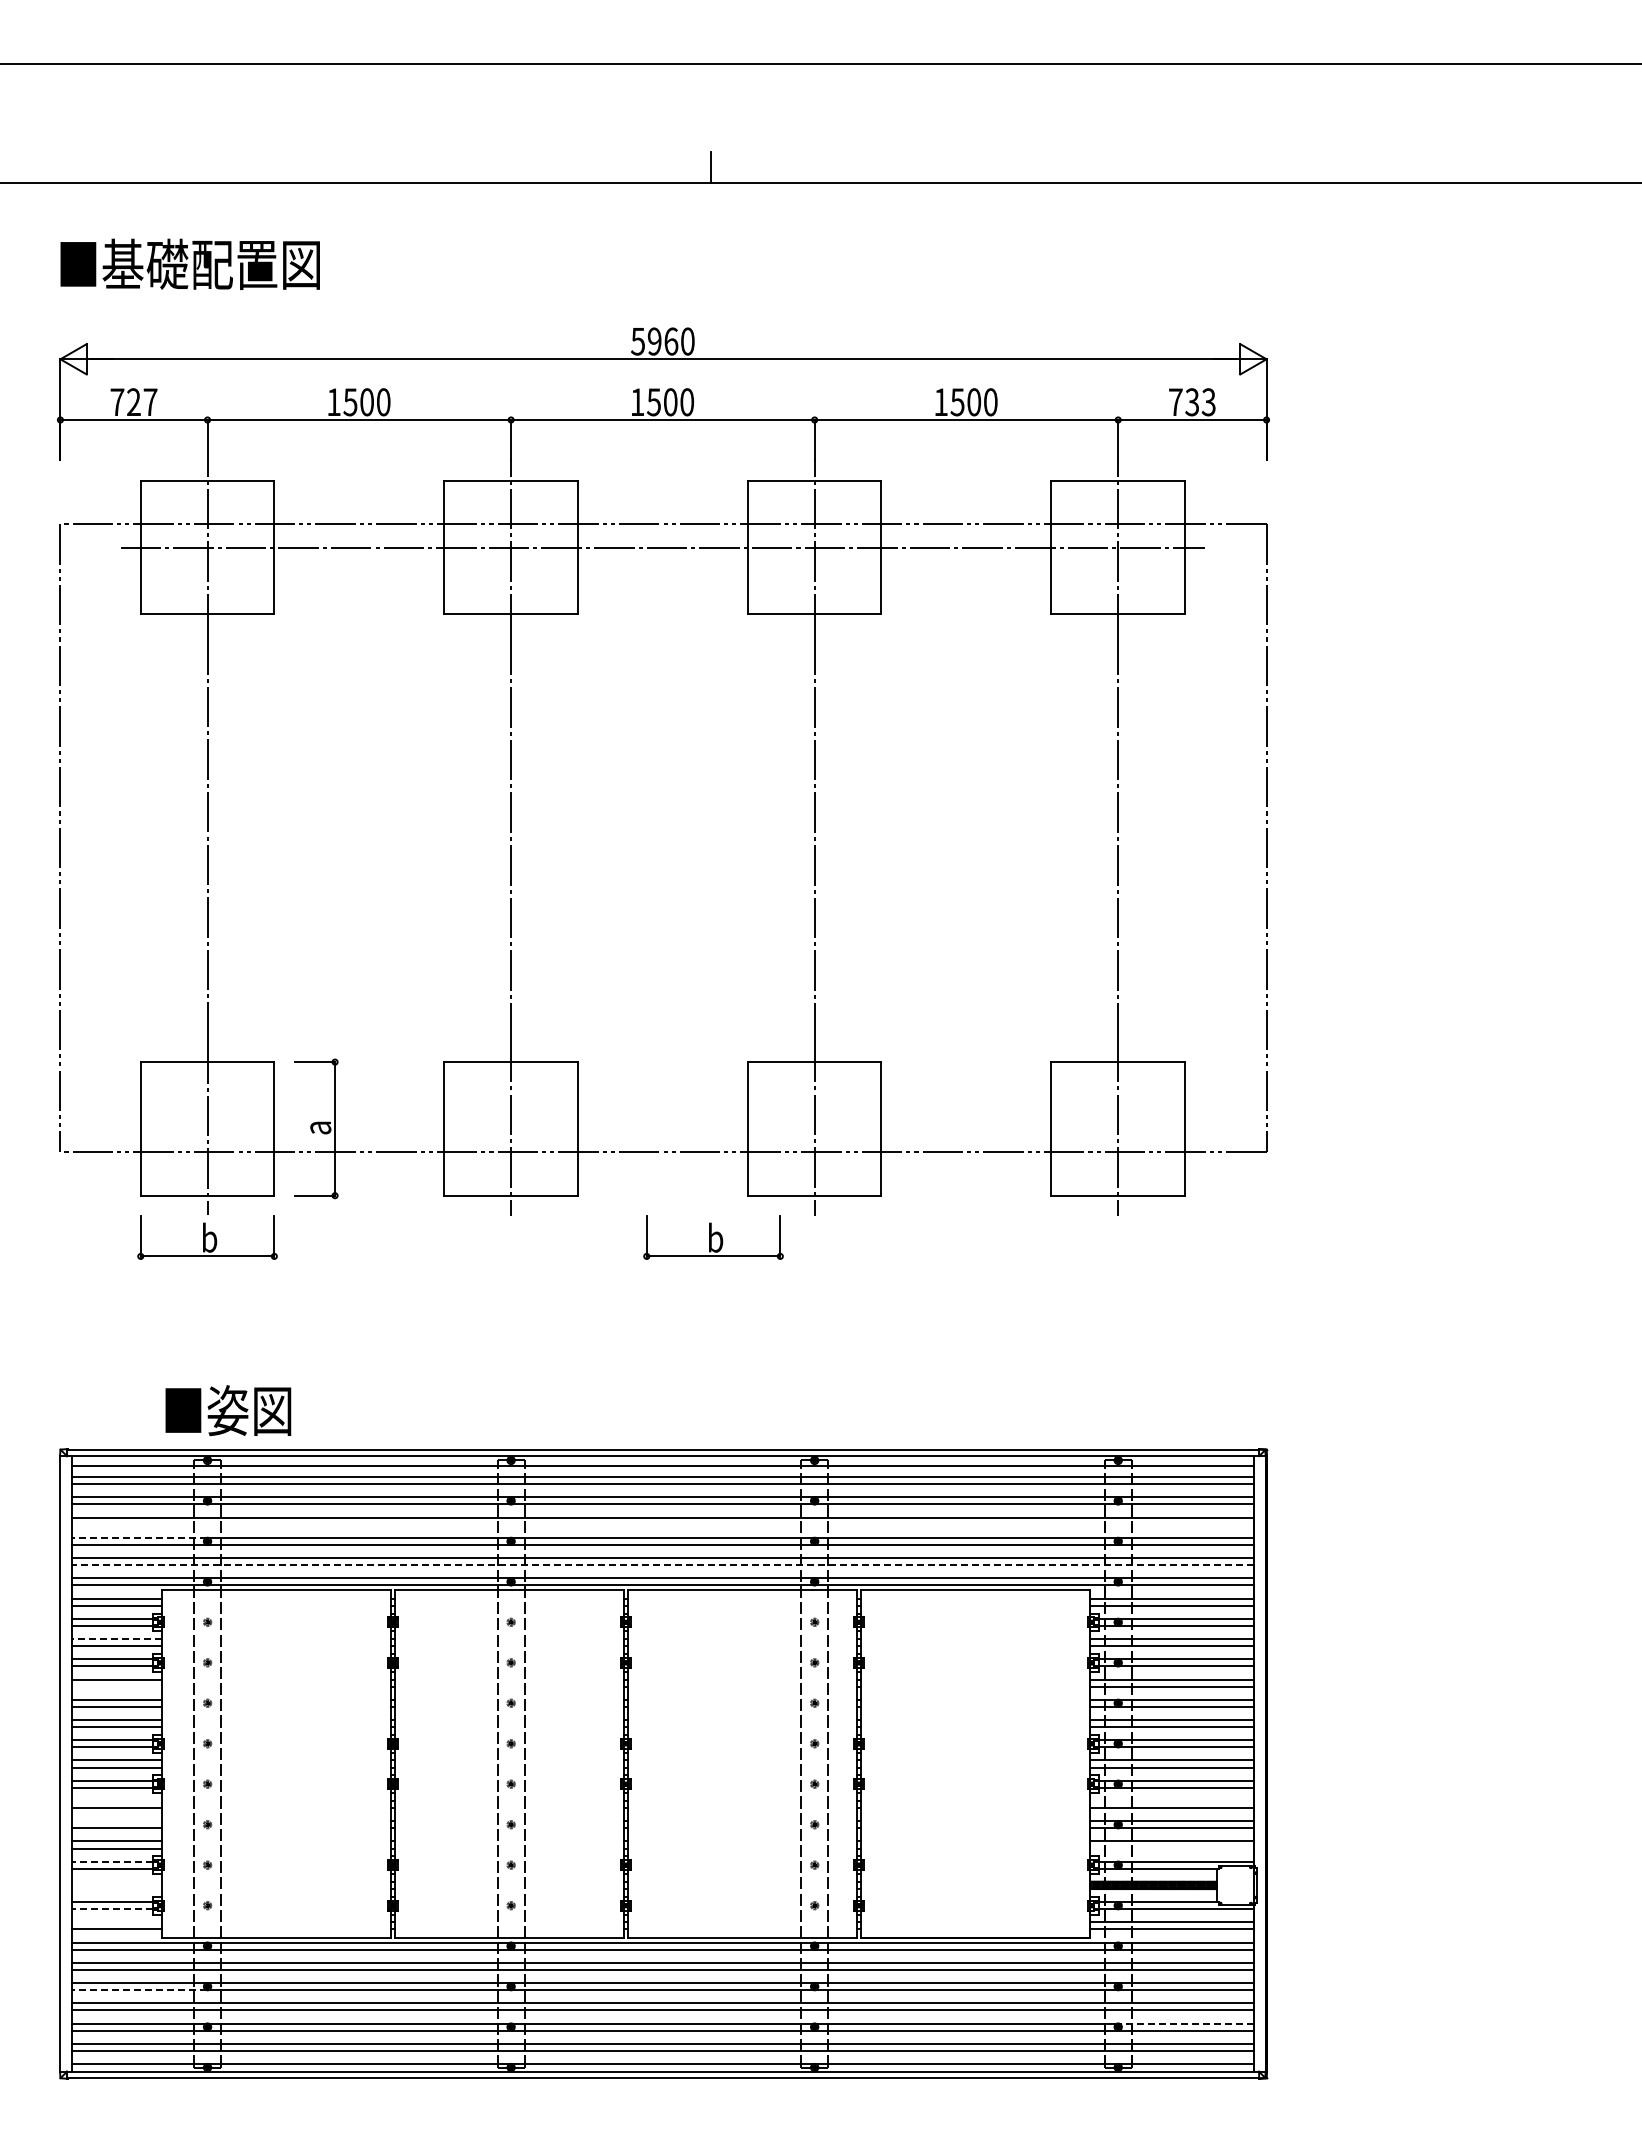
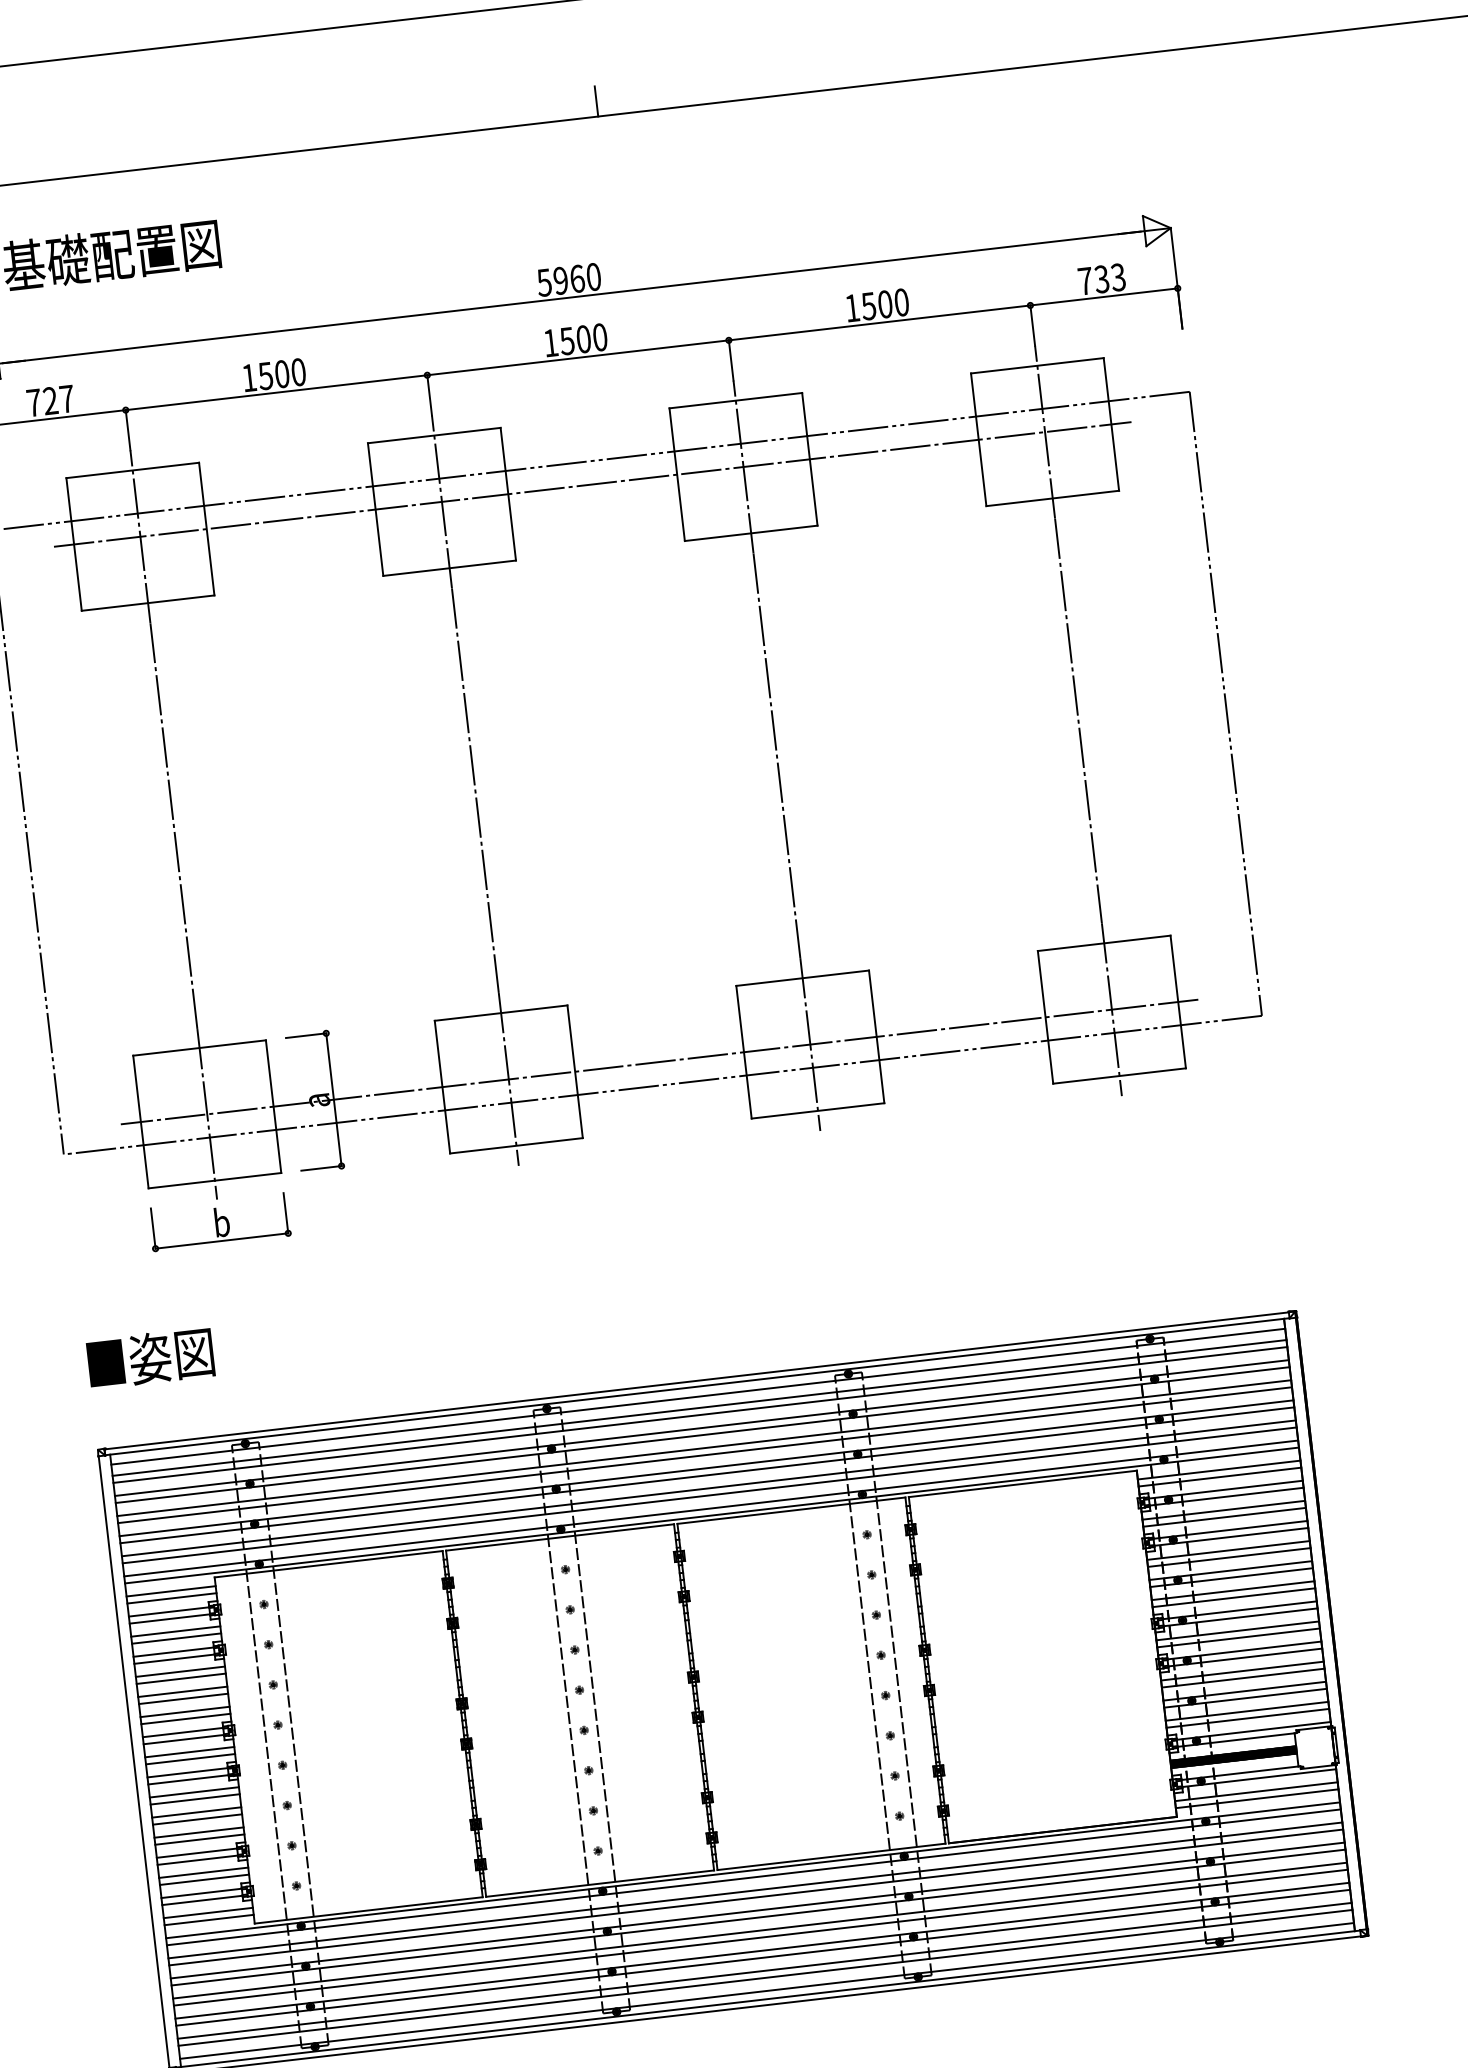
line: (662, 1128) -> (659, 1061), added
part: (713, 1237) -> (722, 1164), removed
text: (228, 1410) -> (150, 1358), moved
line: (662, 1524) -> (704, 1455), added
line: (138, 1537) -> (185, 1528), dashed -> solid
line: (662, 1565) -> (709, 1495), dashed -> solid
line: (116, 1639) -> (175, 1632), dashed -> solid
line: (116, 1686) -> (180, 1678), added
line: (116, 1800) -> (193, 1791), added
line: (1171, 1800) -> (1241, 1670), added
line: (116, 1821) -> (196, 1812), added
line: (1171, 1848) -> (1247, 1718), added
line: (111, 1861) -> (196, 1853), dashed -> solid
line: (116, 1881) -> (203, 1872), added
line: (116, 1888) -> (204, 1879), added
line: (111, 1909) -> (201, 1900), dashed -> solid
line: (116, 1922) -> (208, 1913), added
line: (138, 1990) -> (237, 1978), dashed -> solid
line: (1186, 2023) -> (1282, 1890), dashed -> solid

